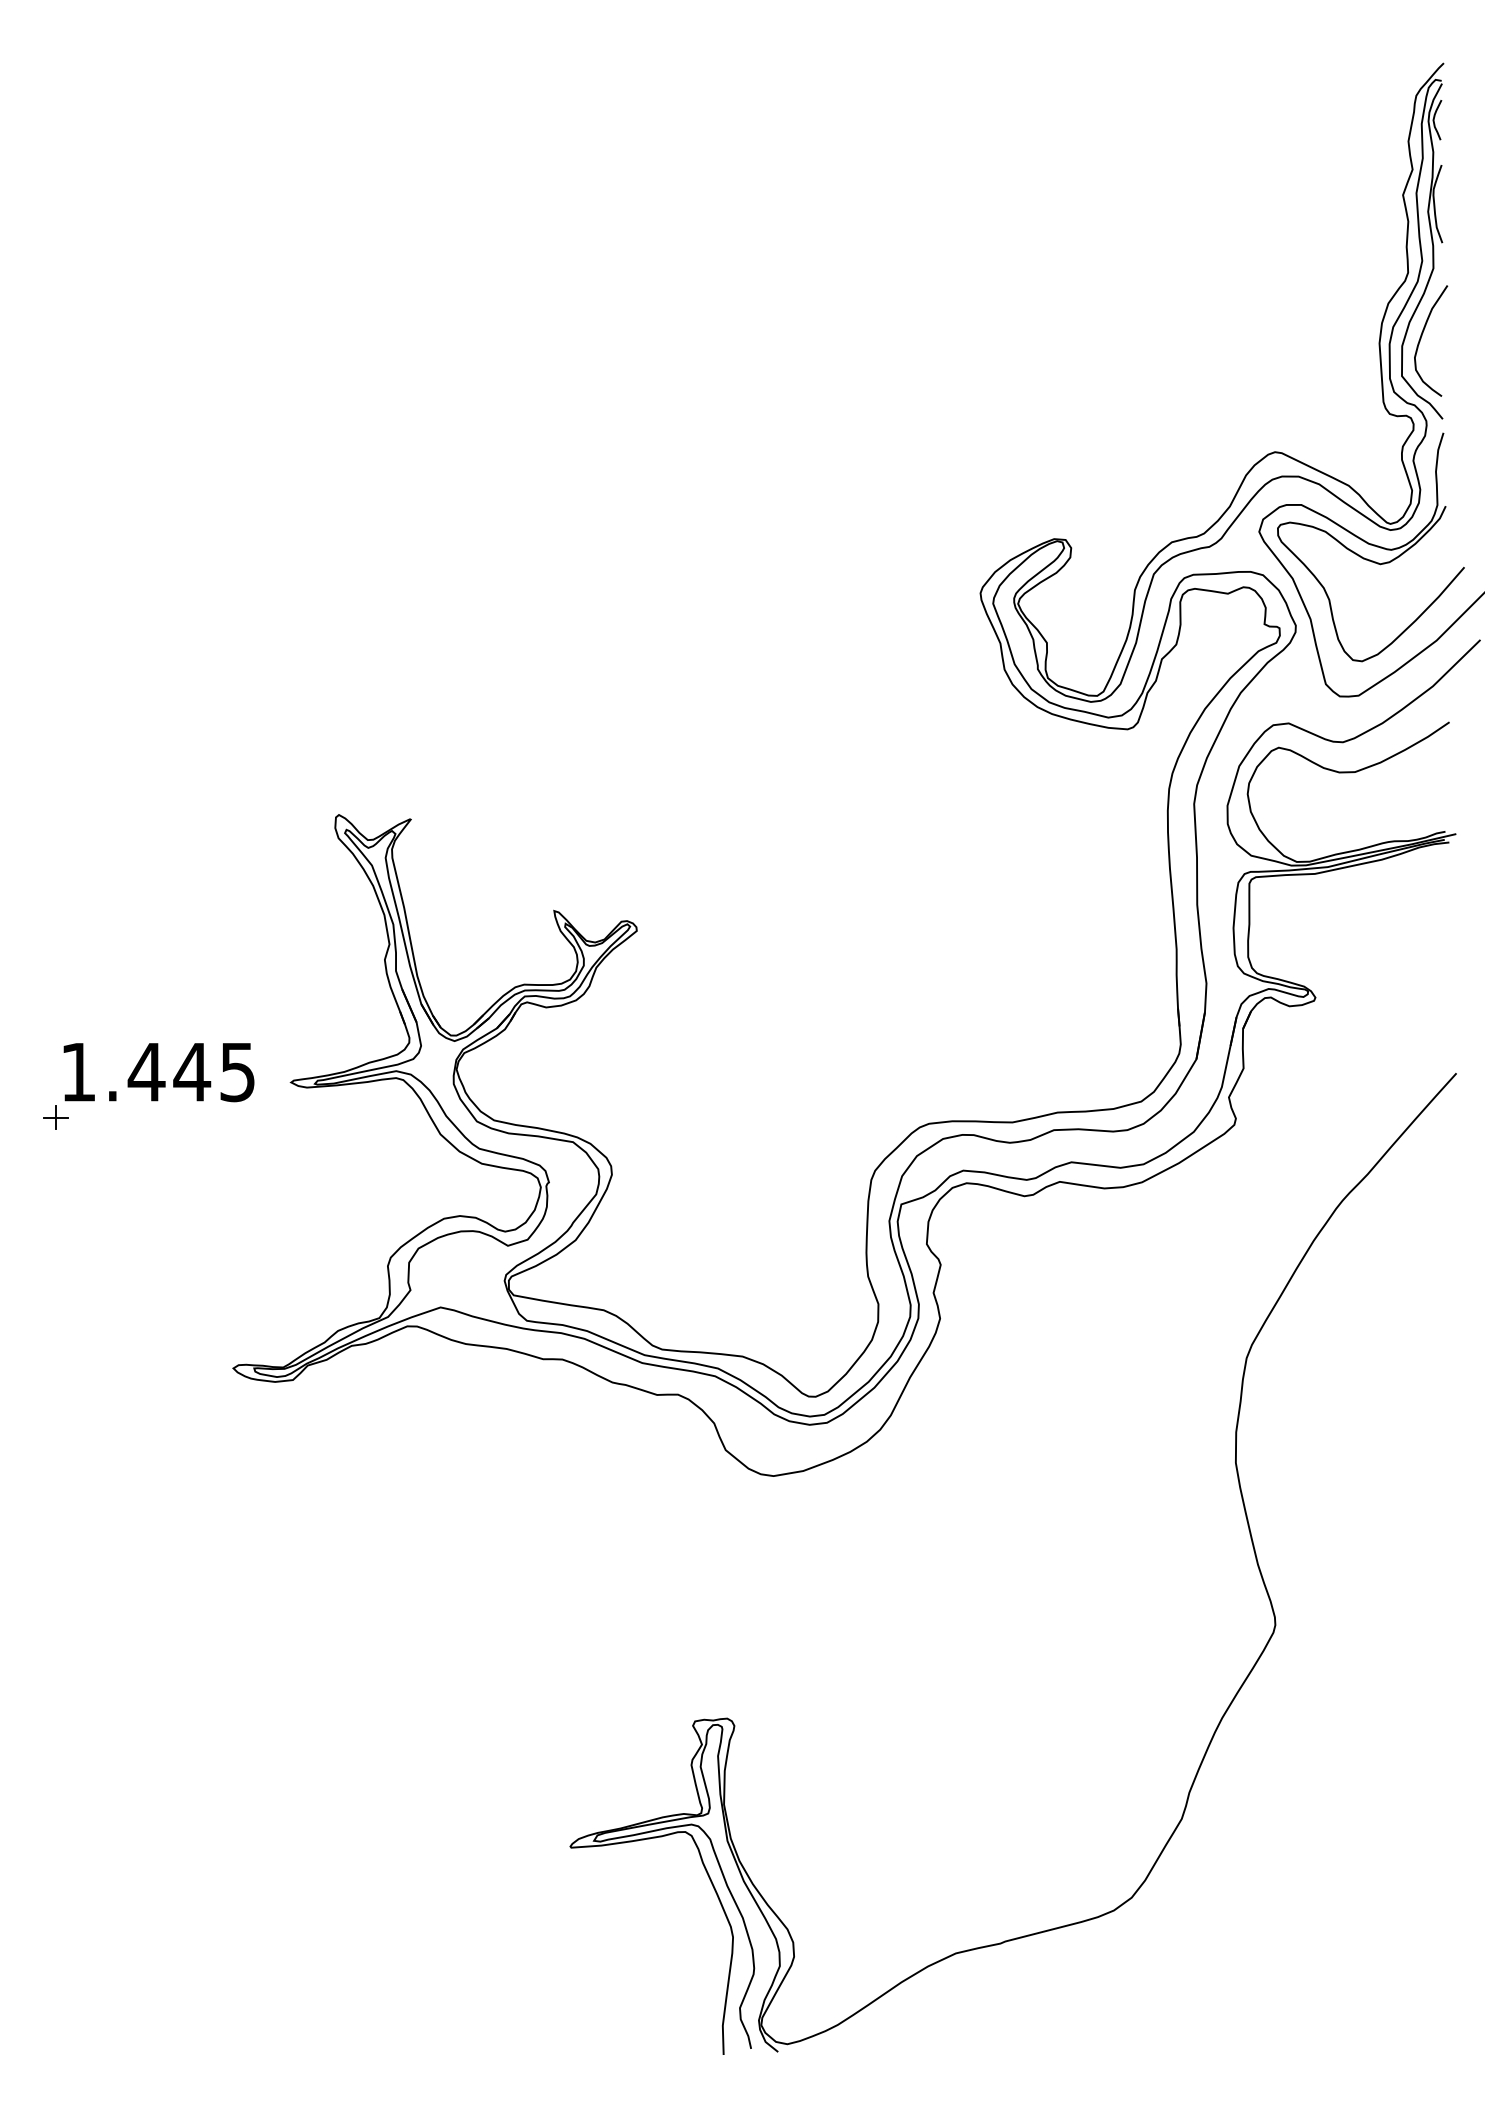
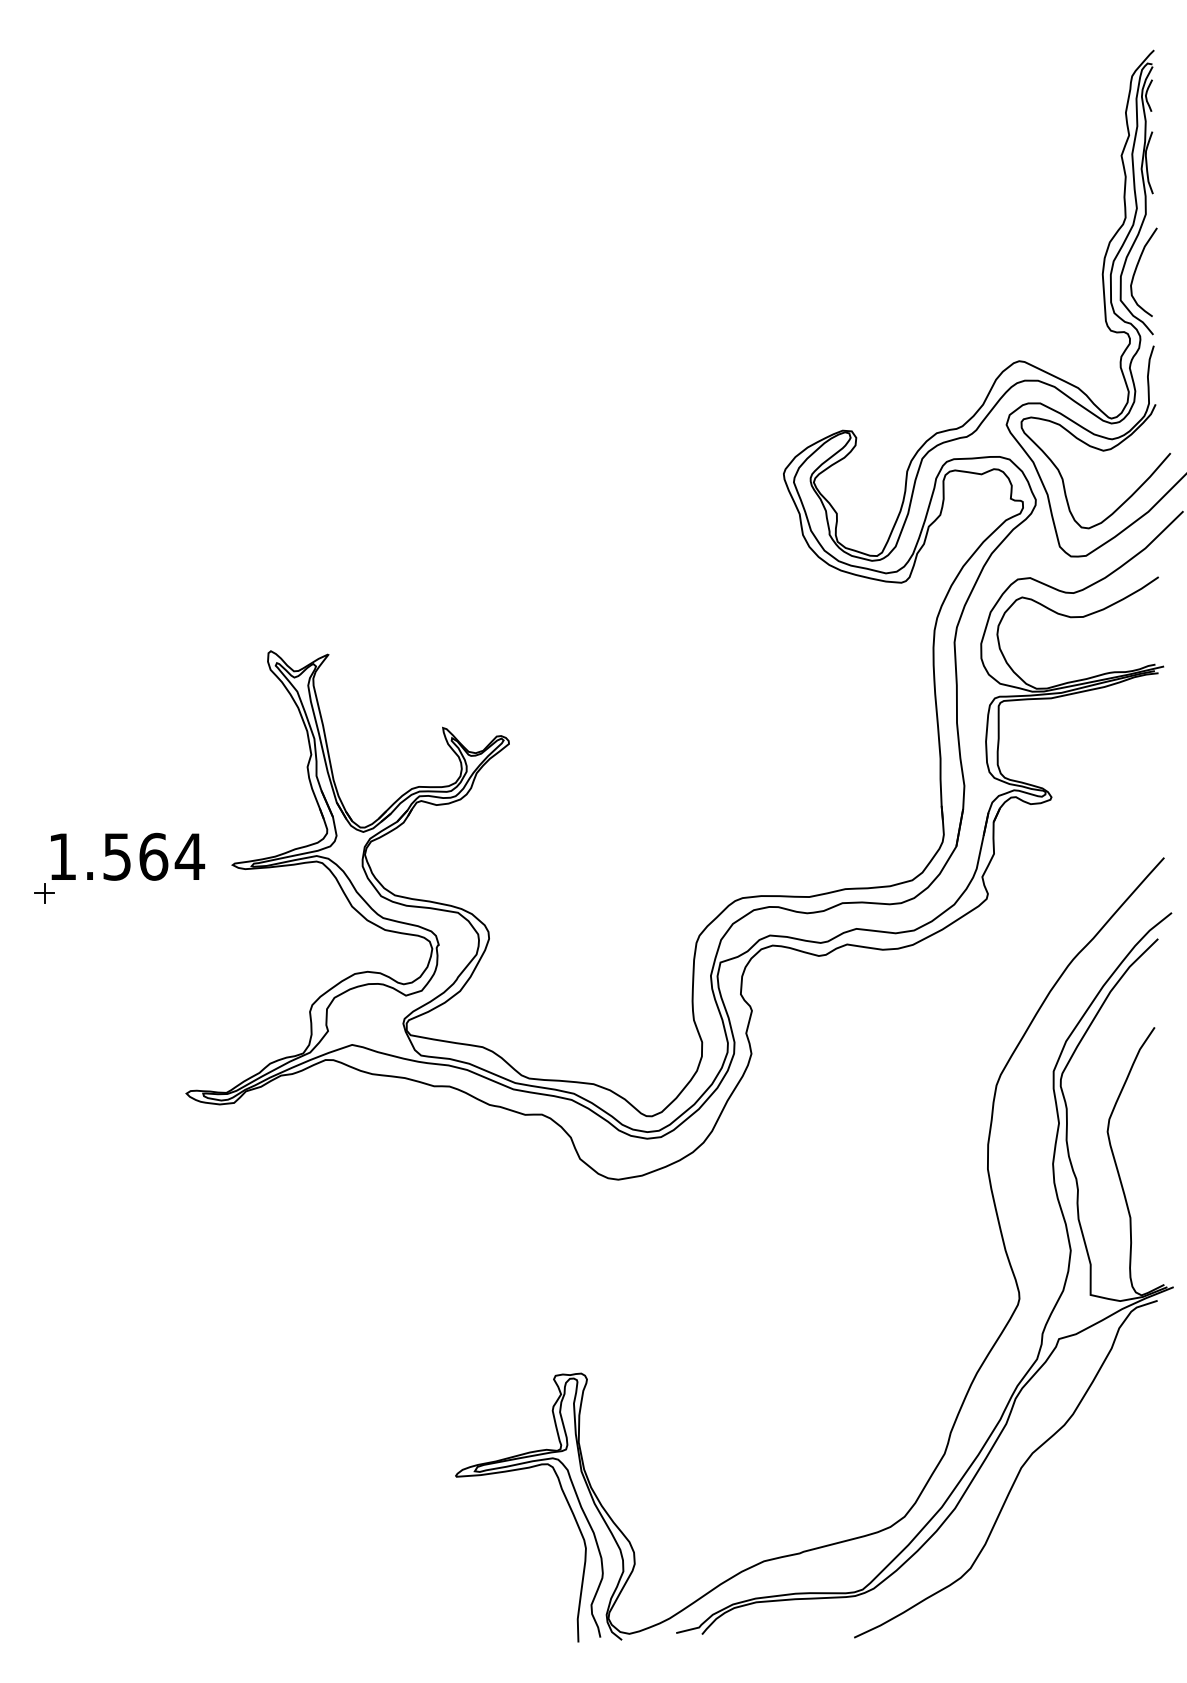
text: (191, 1072) -> (153, 857), 1.445 -> 1.564
part: (1306, 1659) -> (1044, 1326), added

